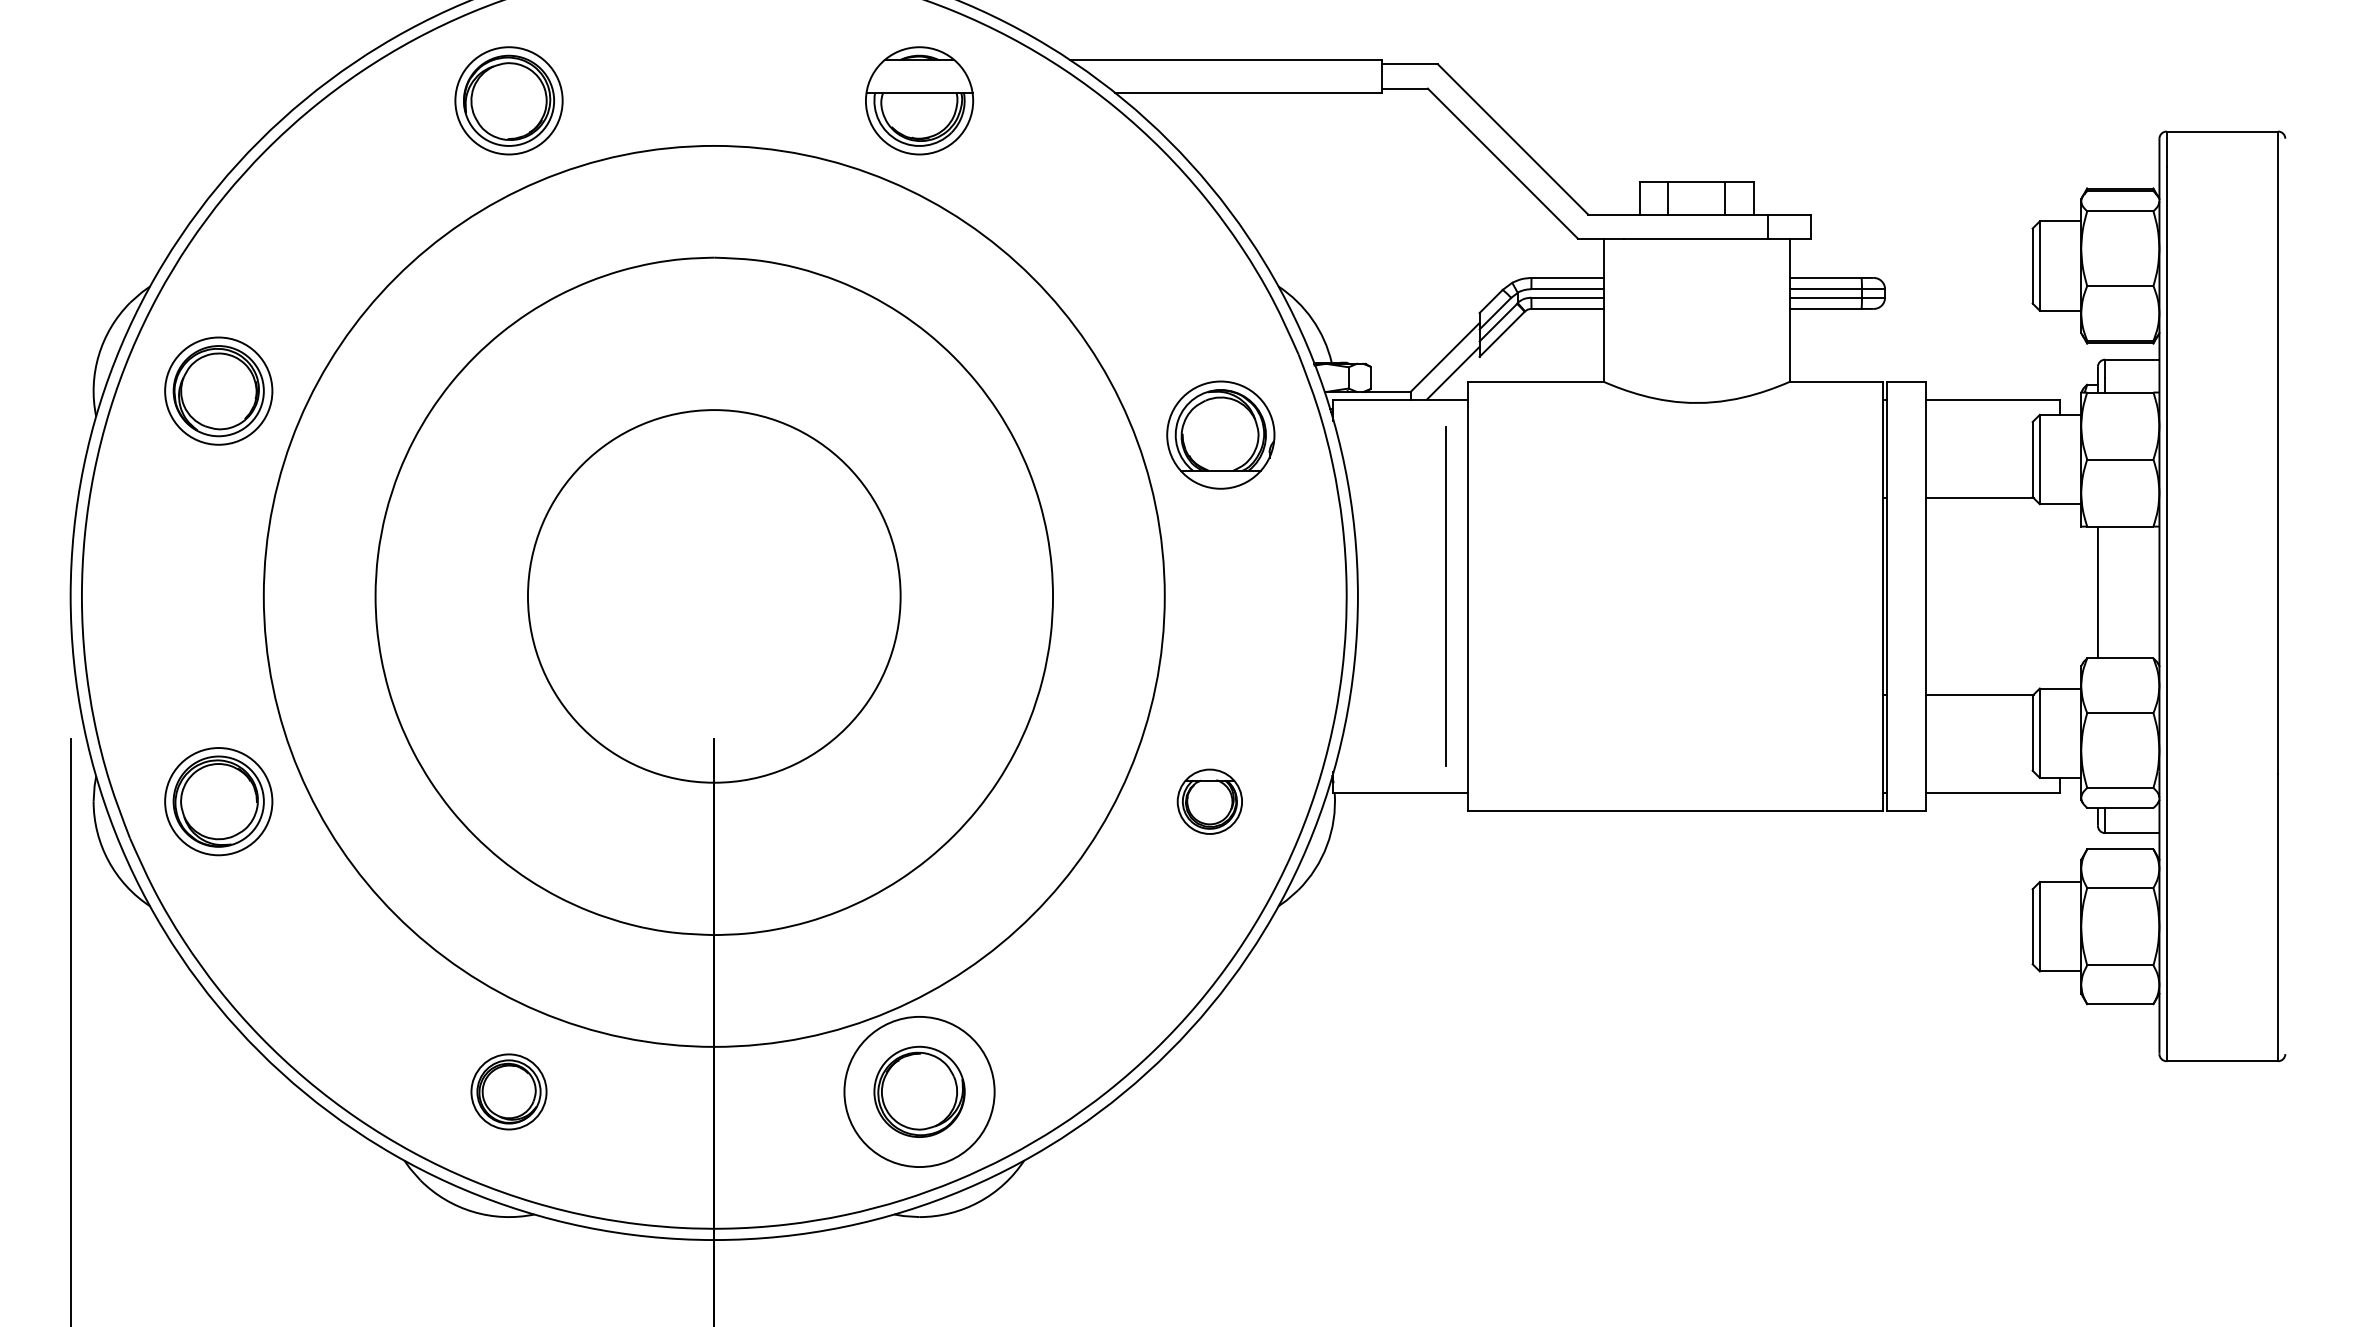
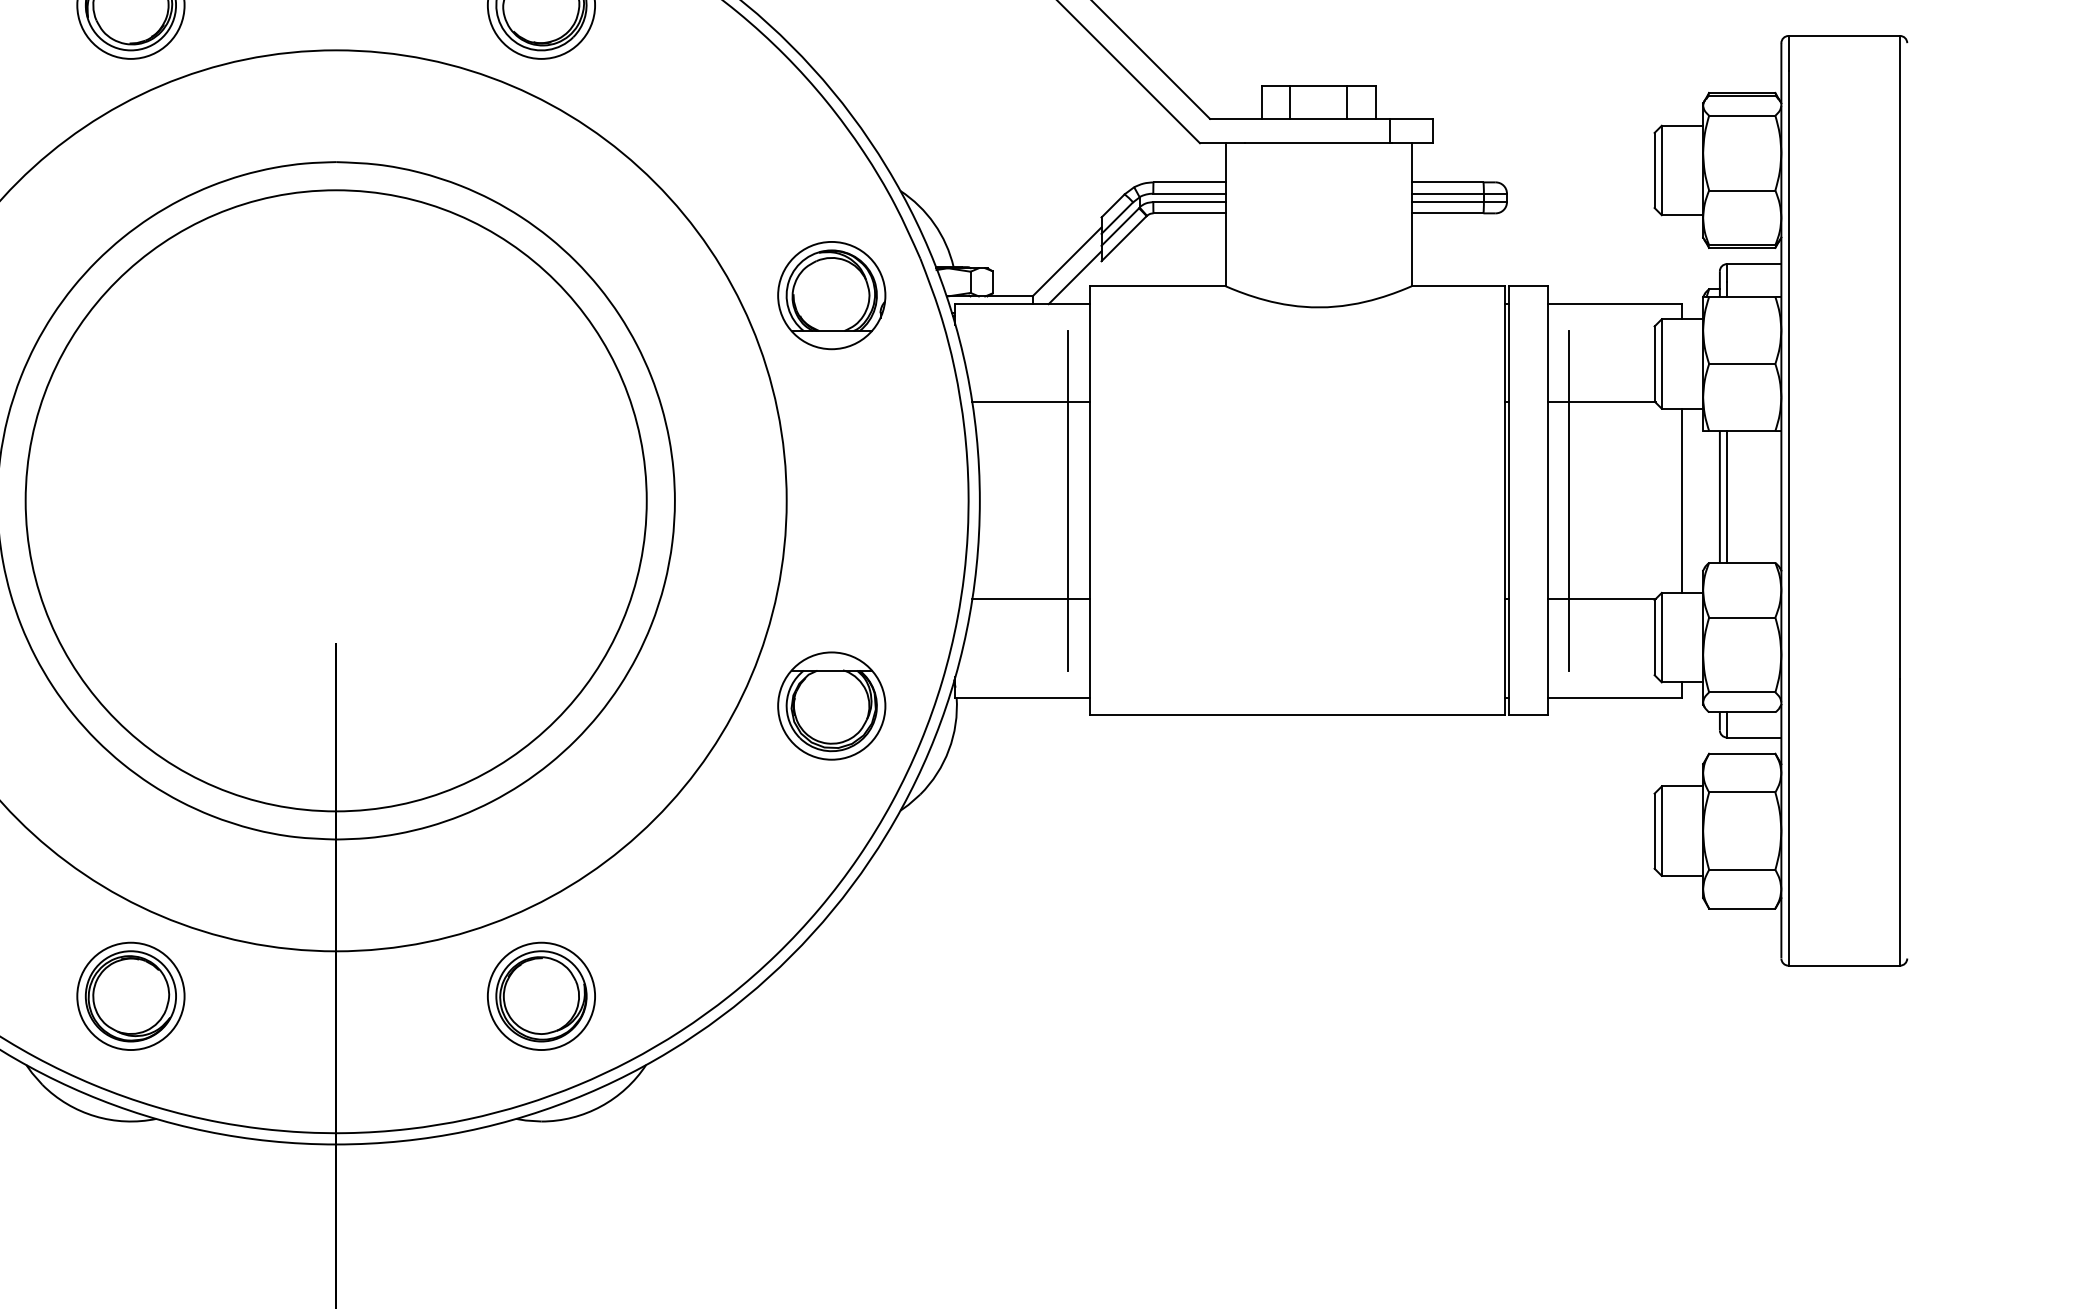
part: (1220, 434) -> (831, 294), moved
line: (1408, 498) -> (1030, 402), added
line: (2105, 592) -> (1727, 496), added
circle: (713, 595) -> (335, 499), size x1.67
line: (1947, 596) -> (1569, 500), added
line: (2060, 596) -> (1682, 500), added
line: (1408, 694) -> (1030, 598), added
part: (1209, 801) -> (831, 705), size x1.67
part: (508, 1091) -> (130, 995), size x1.43
circle: (919, 1091) -> (541, 995), size x0.71

